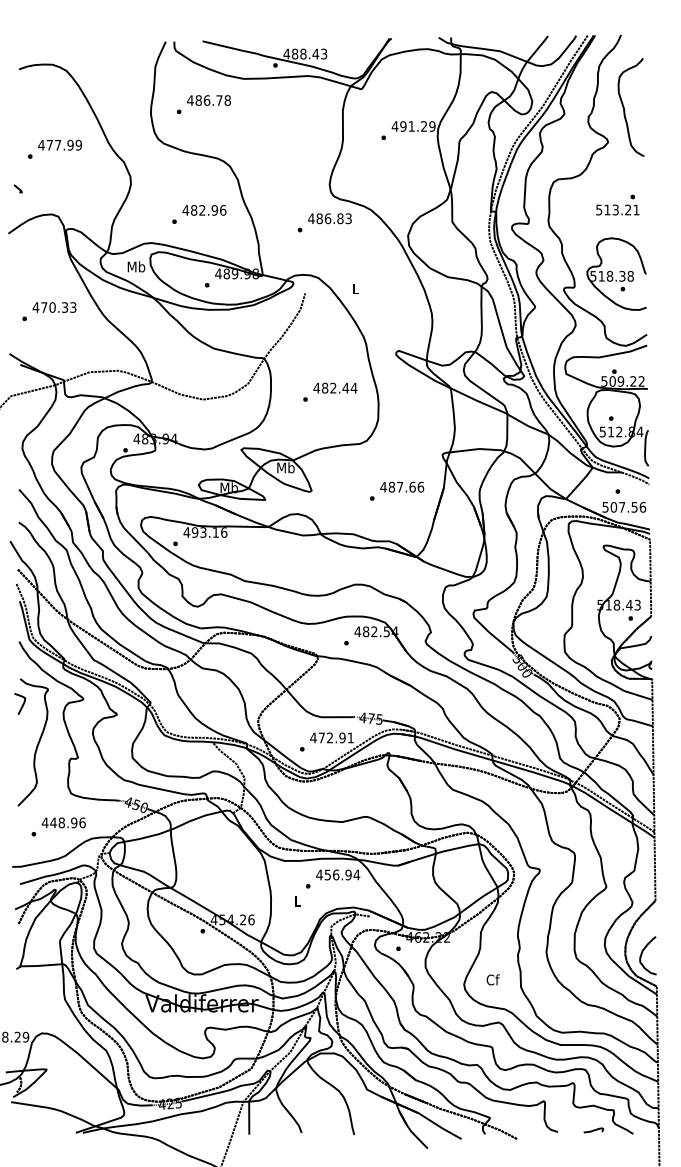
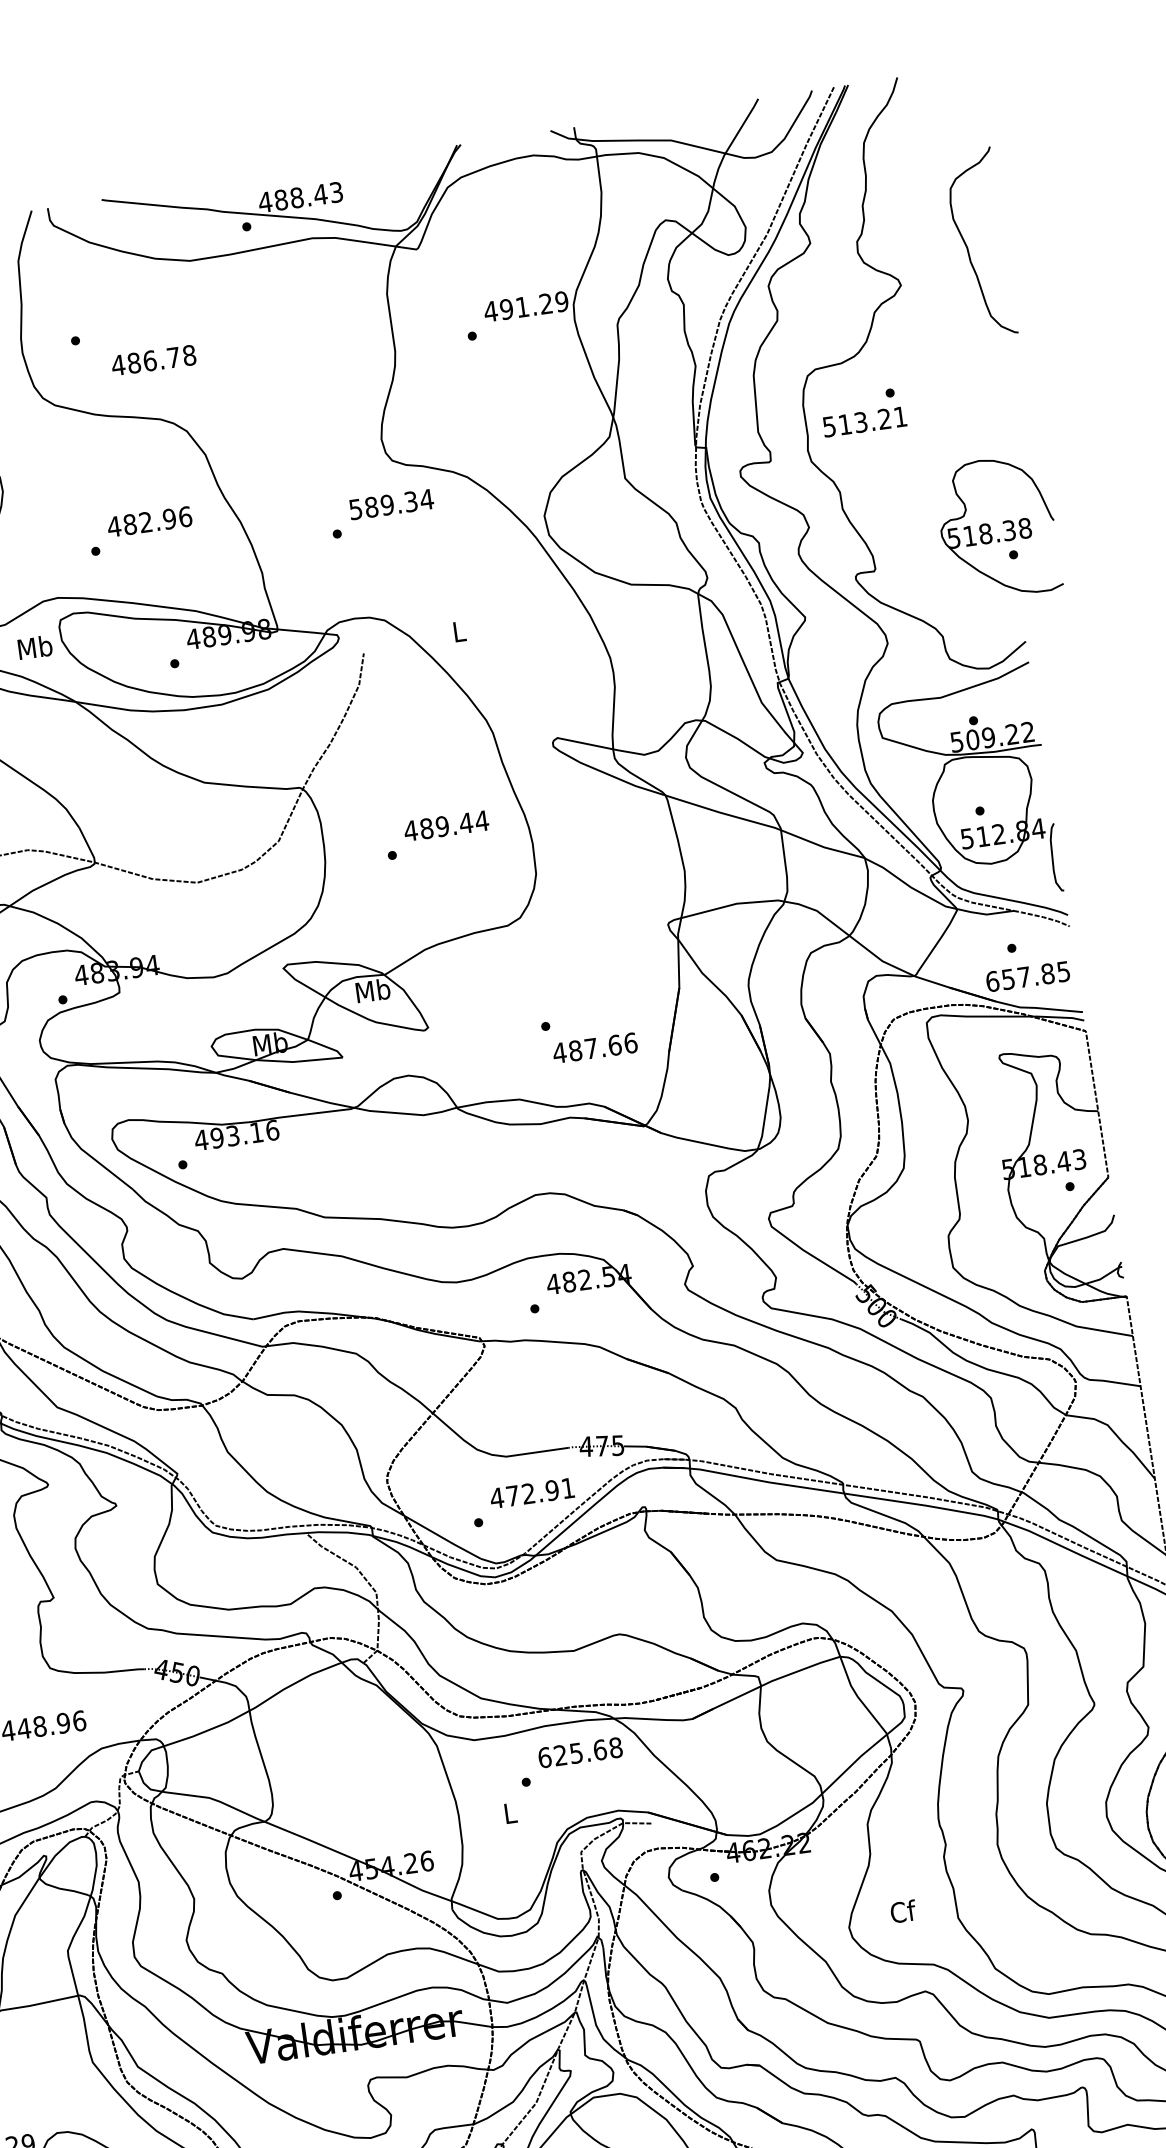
text: (208, 100) -> (152, 360), moved
curve: (625, 110) -> (970, 250), moved
text: (617, 204) -> (862, 411), moved
text: (330, 218) -> (392, 503), 486.83 -> 589.34
part: (616, 273) -> (997, 526), moved
text: (333, 388) -> (442, 827), 482.44 -> 489.44
text: (402, 486) -> (595, 1046), moved
text: (624, 507) -> (1028, 976), 507.56 -> 657.85
text: (338, 874) -> (580, 1751), 456.94 -> 625.68

